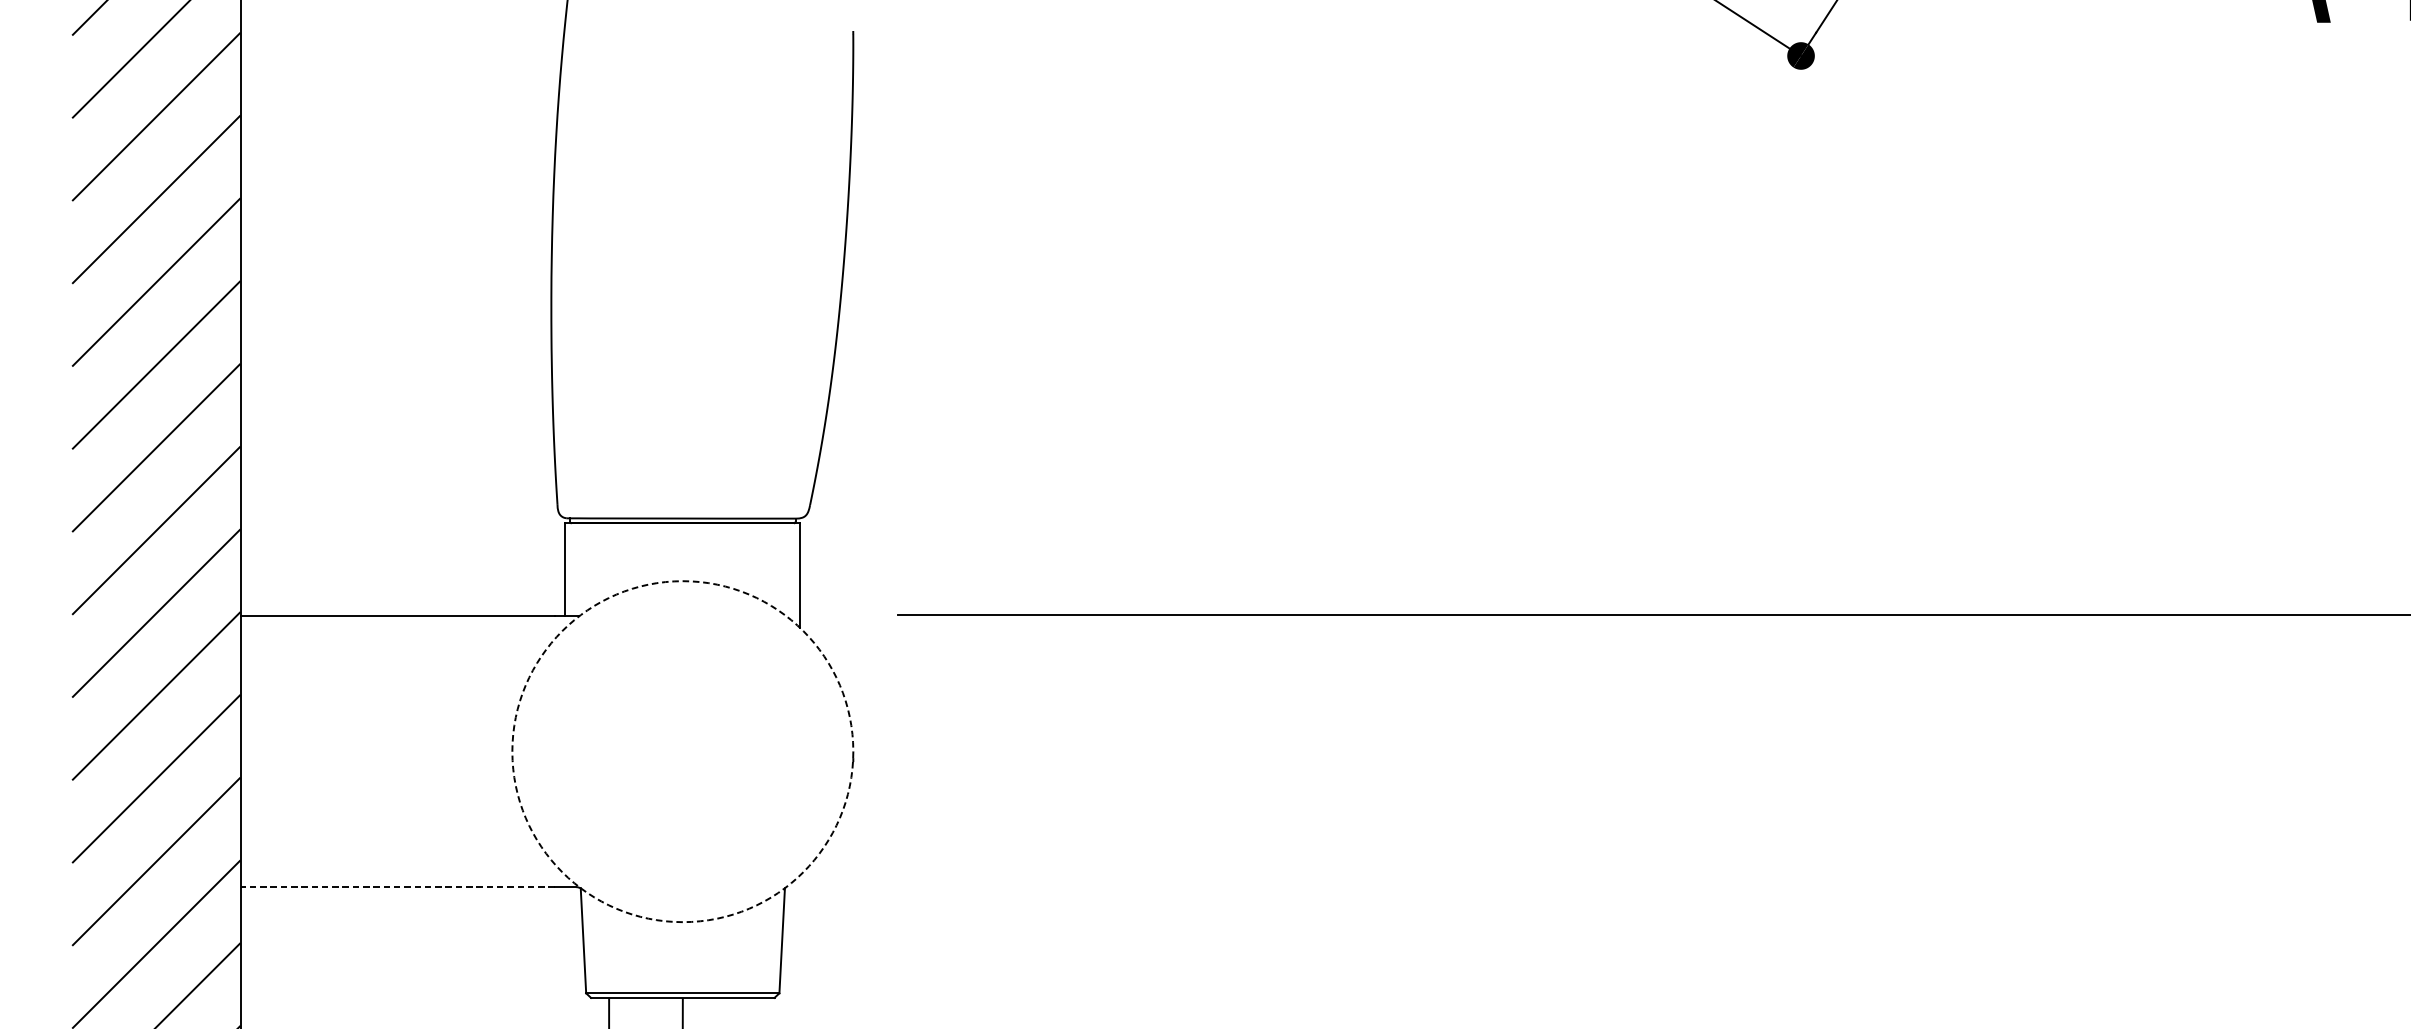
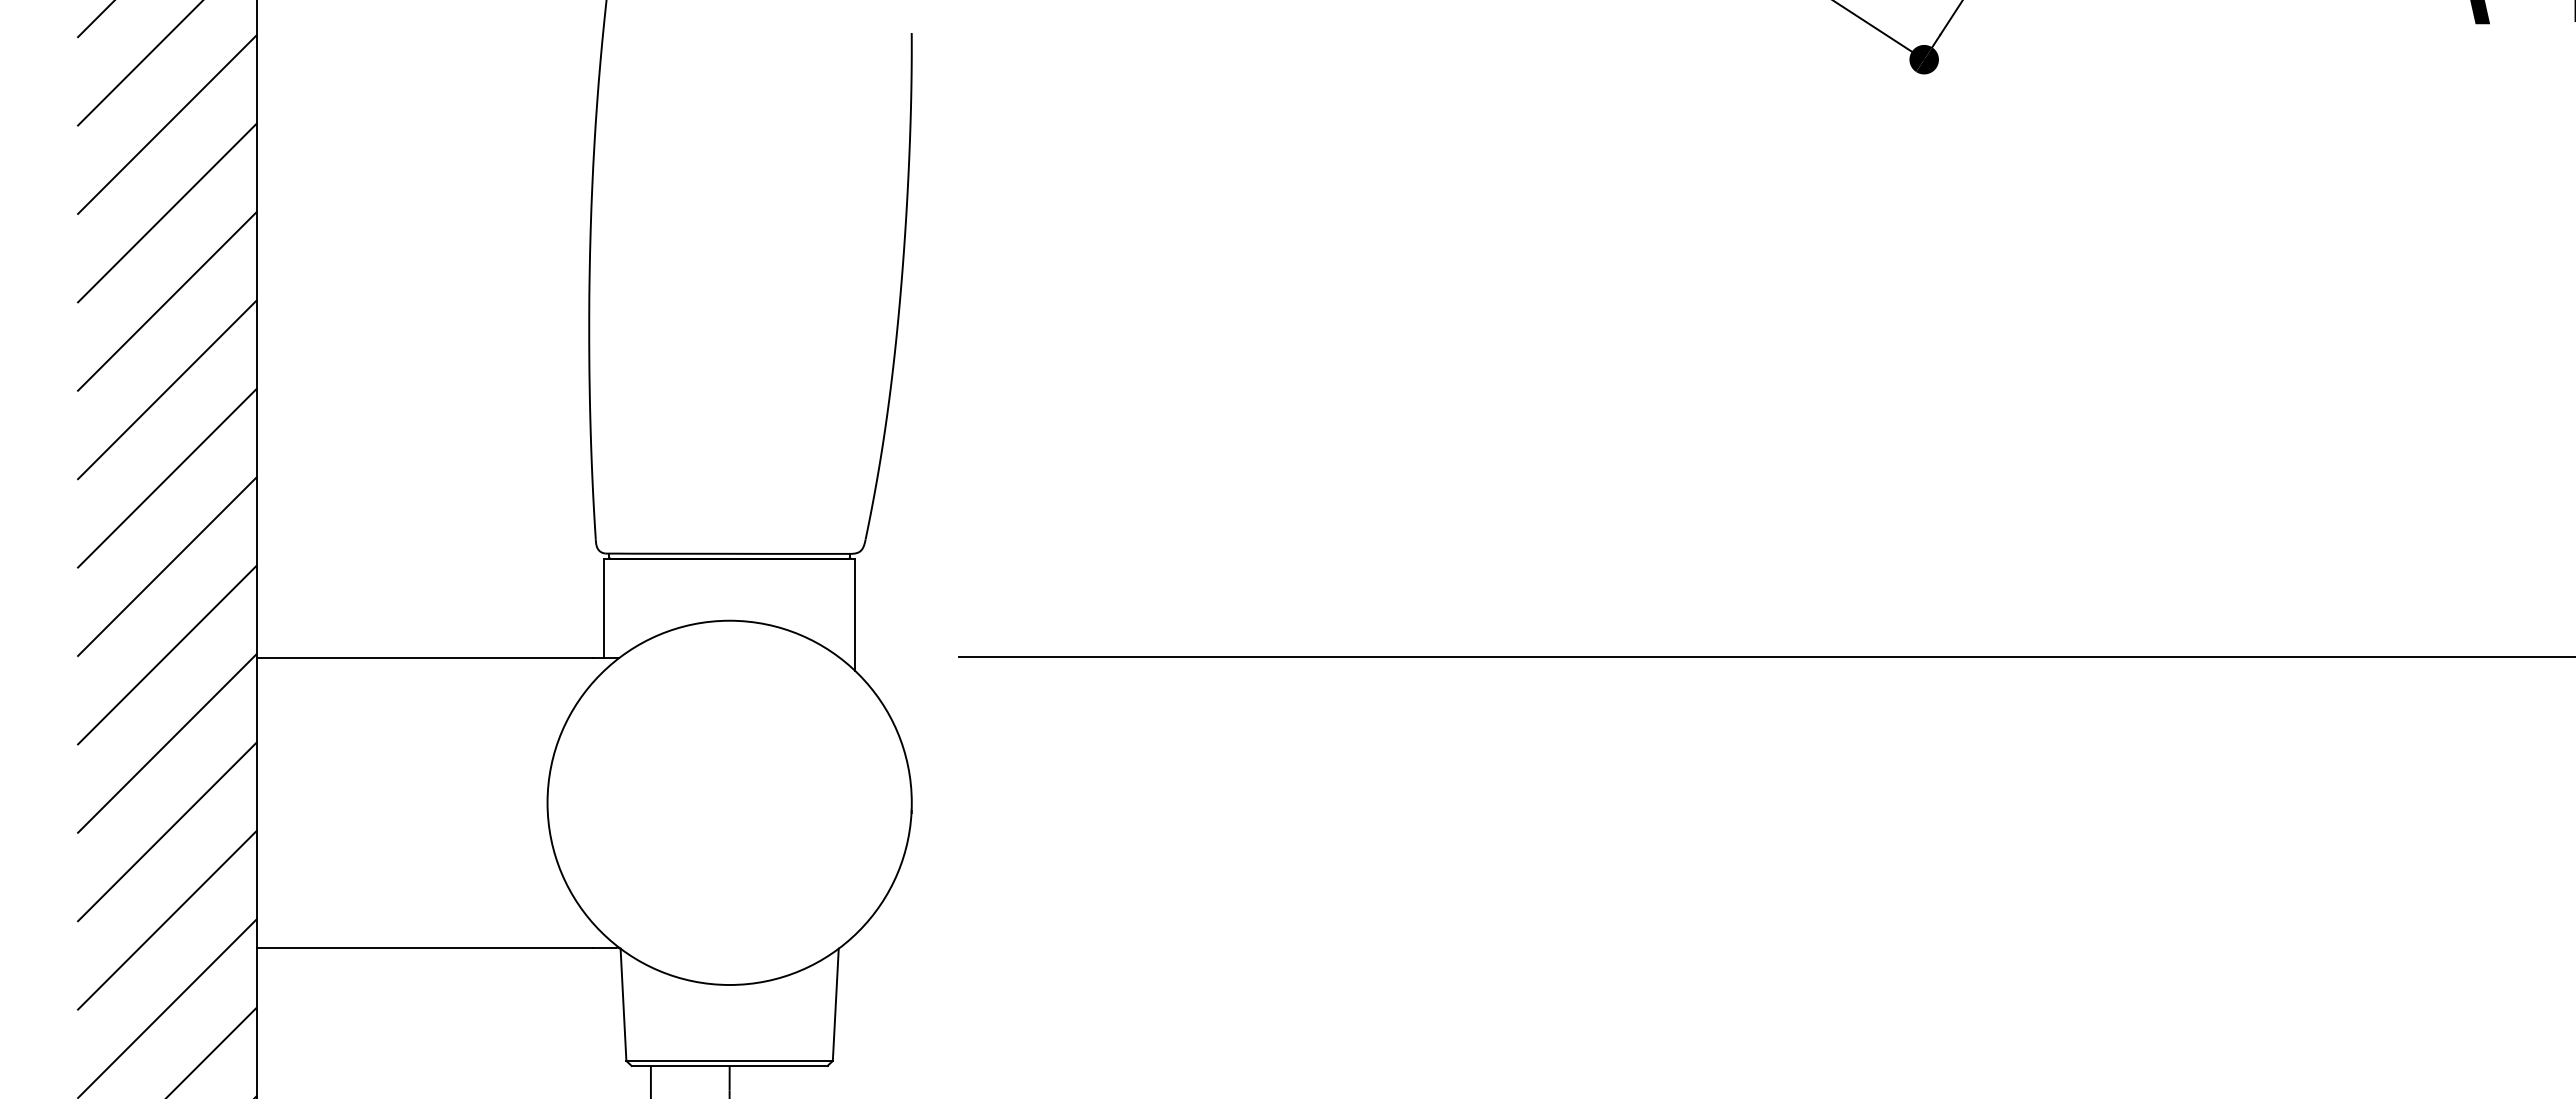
circle: (682, 751) -> (729, 802), dashed -> solid
line: (398, 887) -> (425, 947), dashed -> solid

